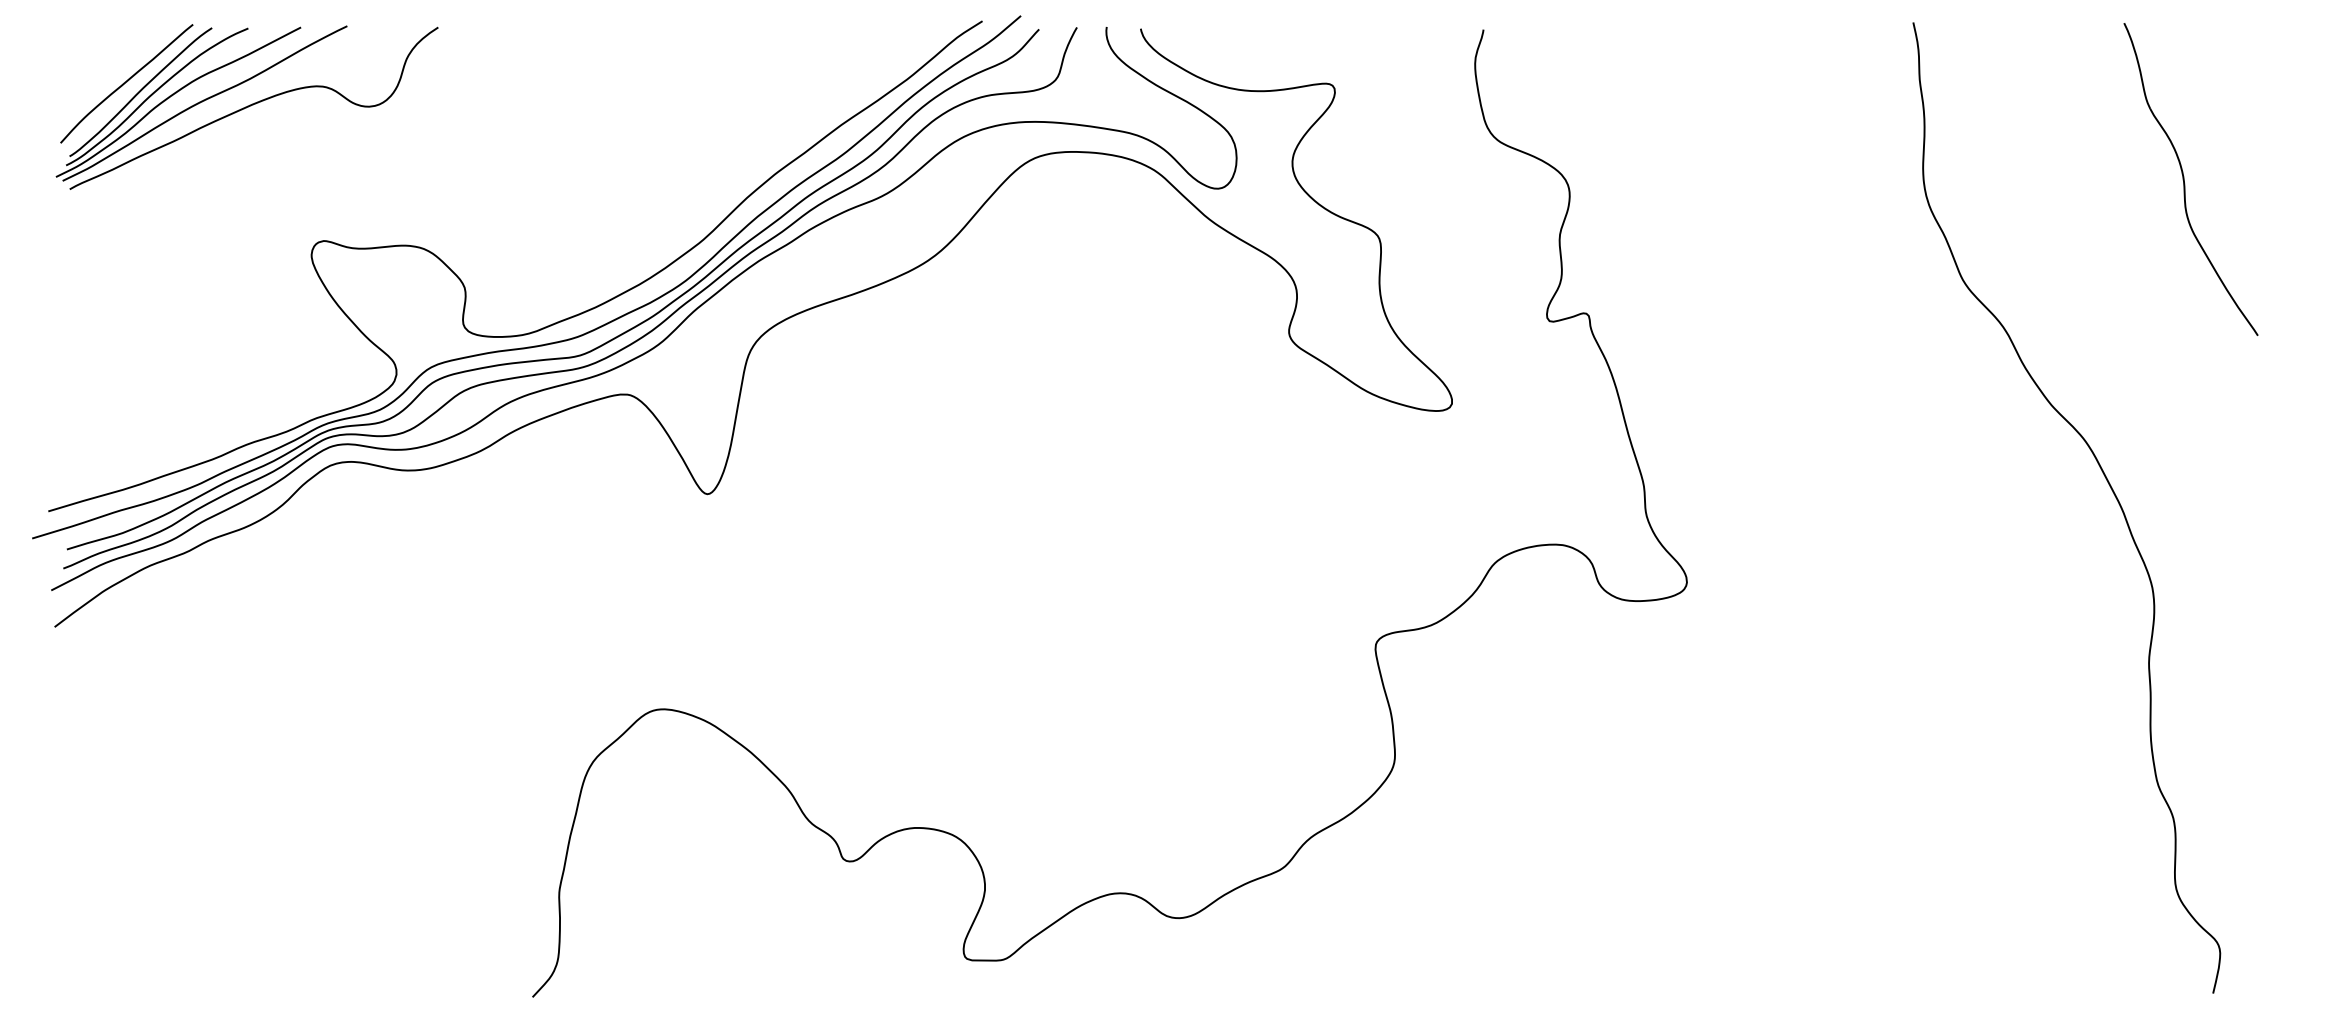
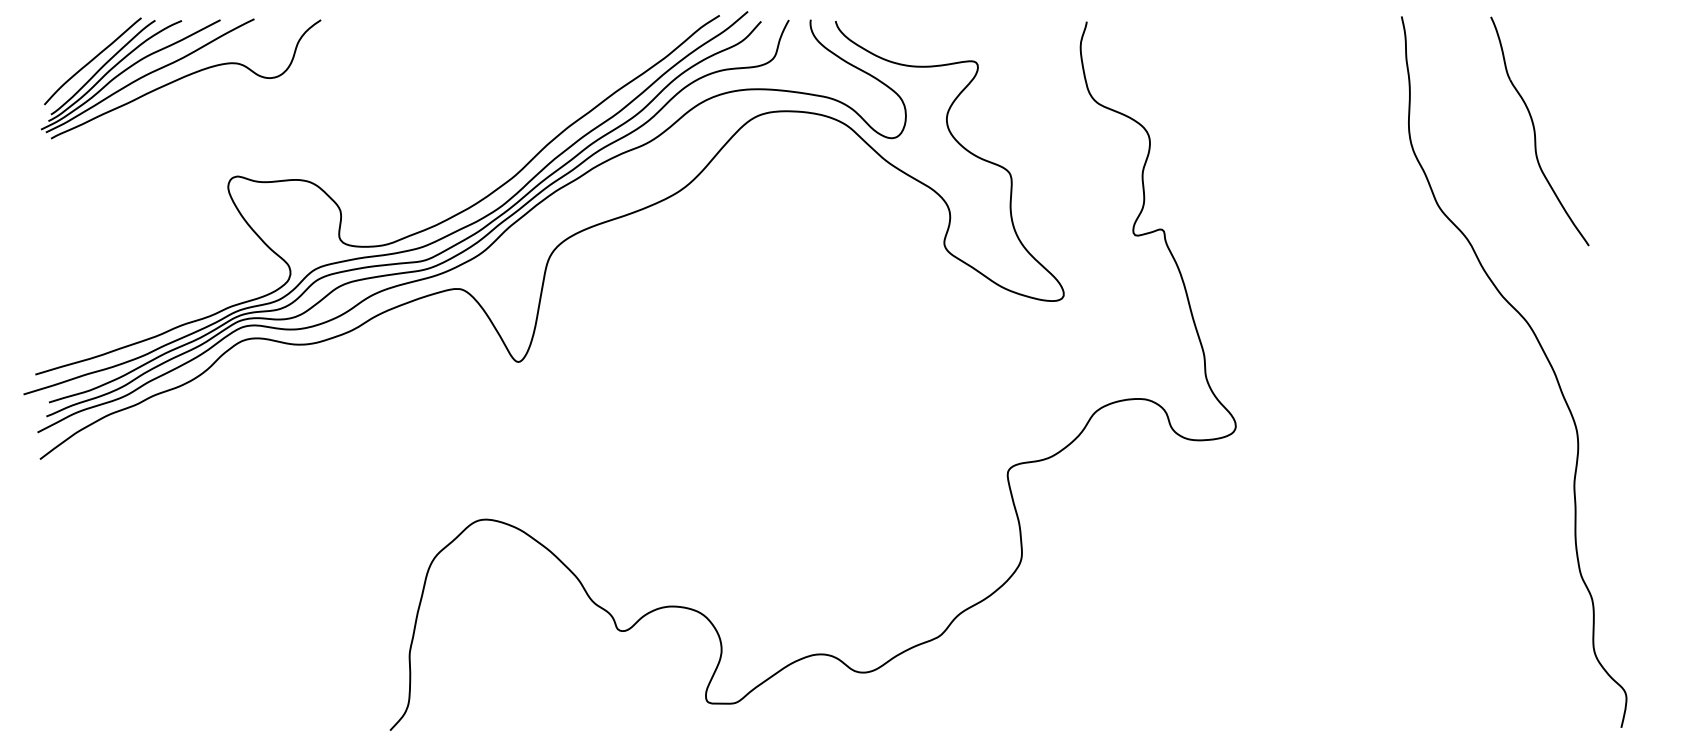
part: (2190, 179) -> (1539, 131), moved

